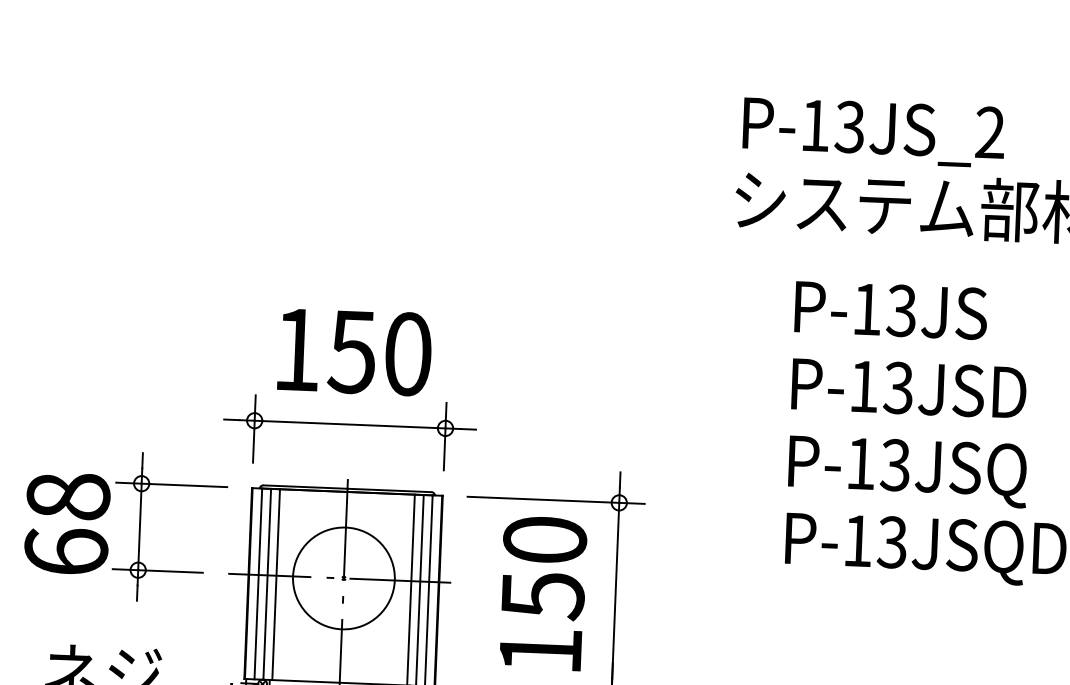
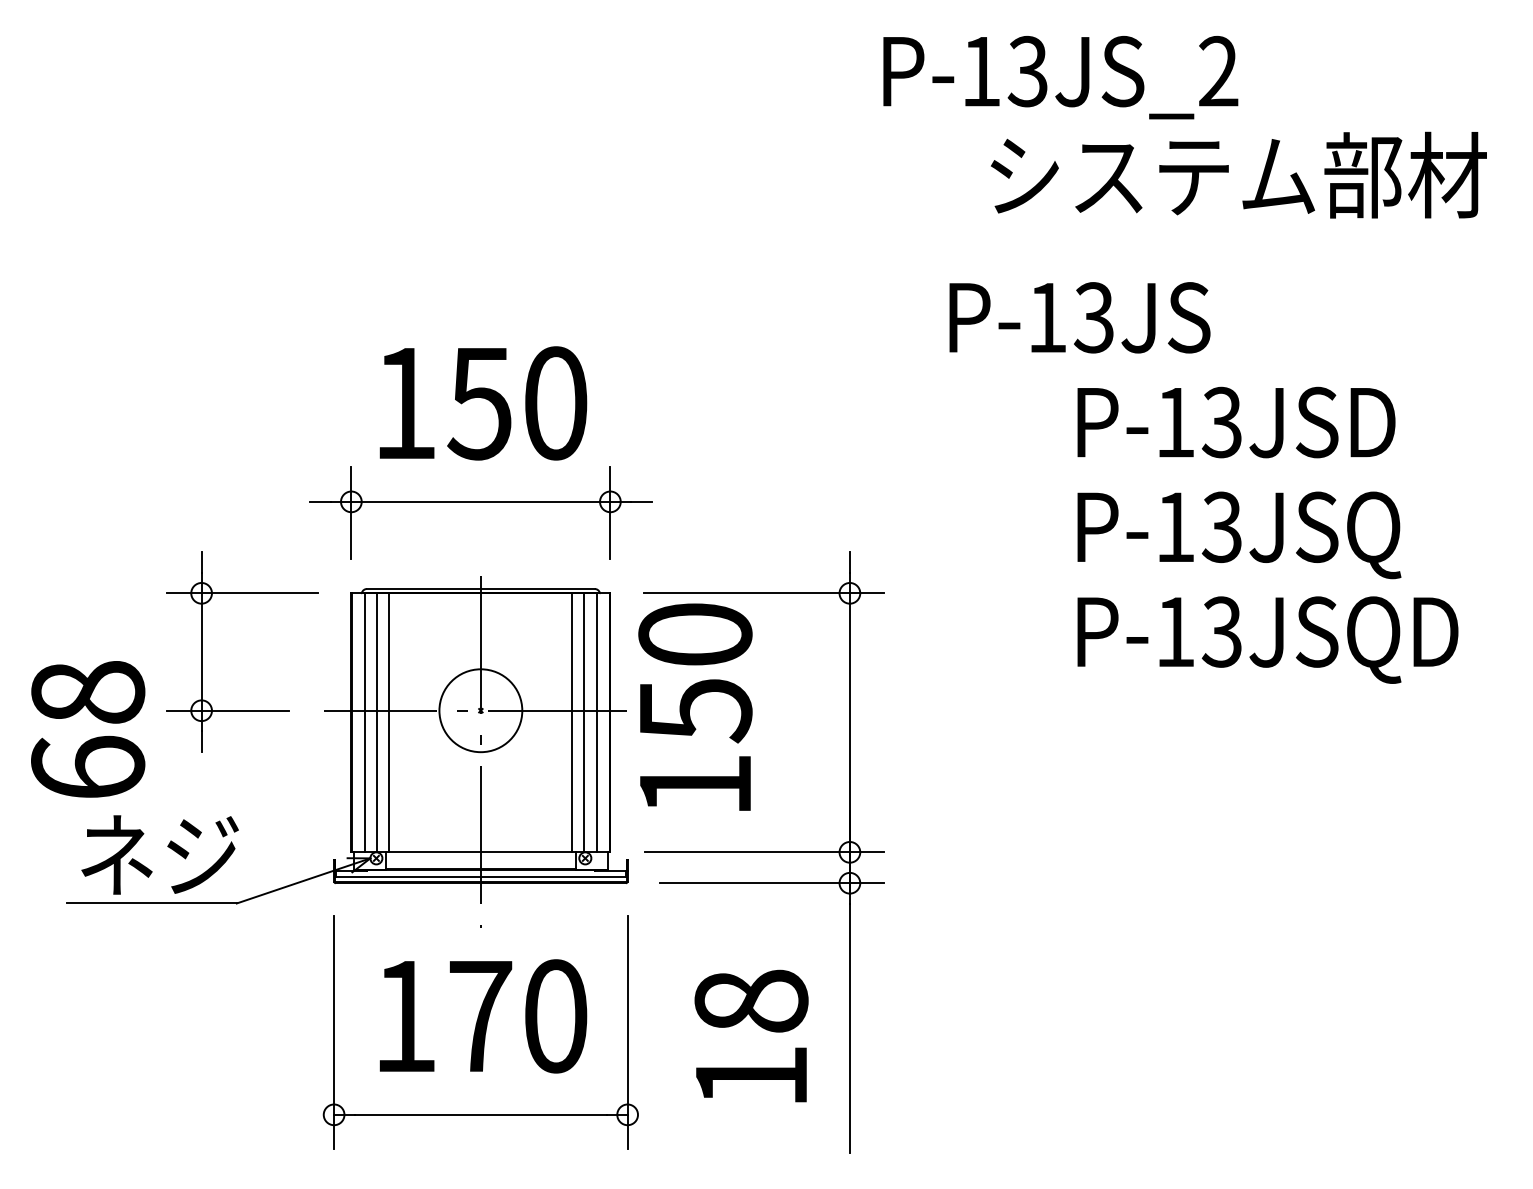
text: (873, 132) -> (1060, 77), moved
text: (890, 310) -> (1079, 317), moved
text: (67, 523) -> (88, 729), moved
circle: (343, 578) -> (480, 710), size x0.6
text: (543, 592) -> (695, 706), moved

